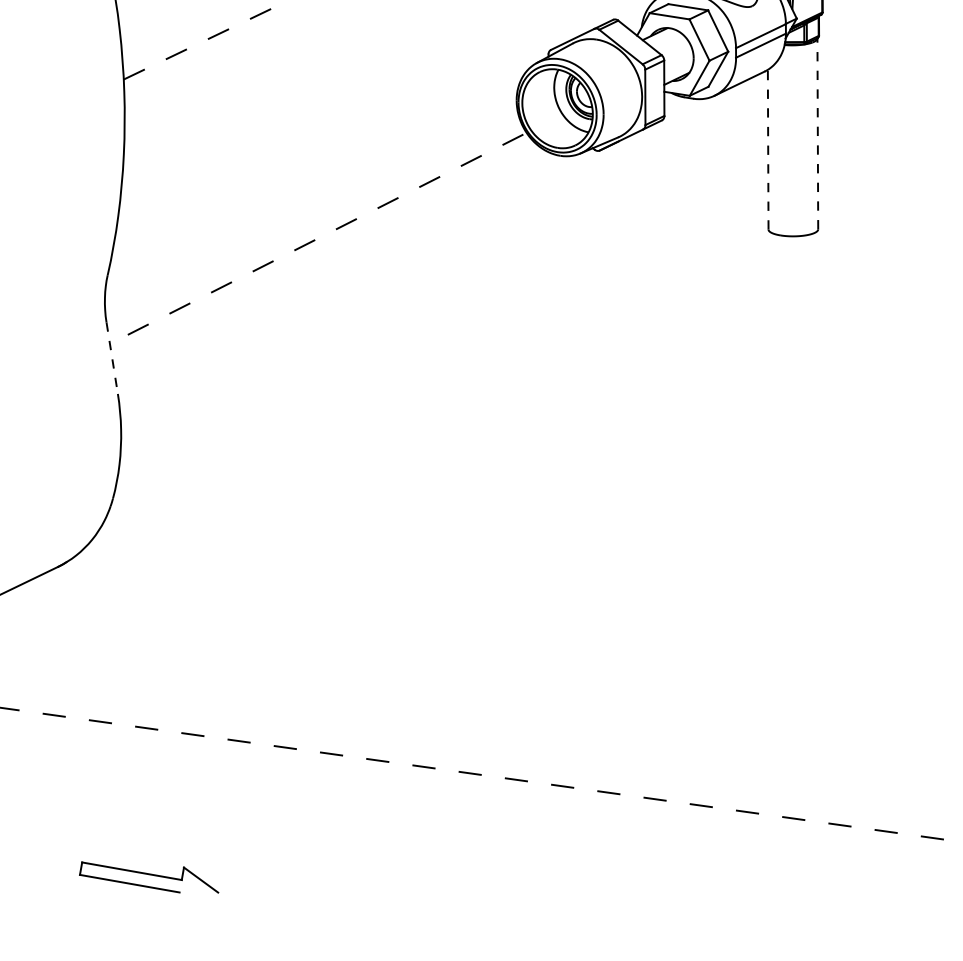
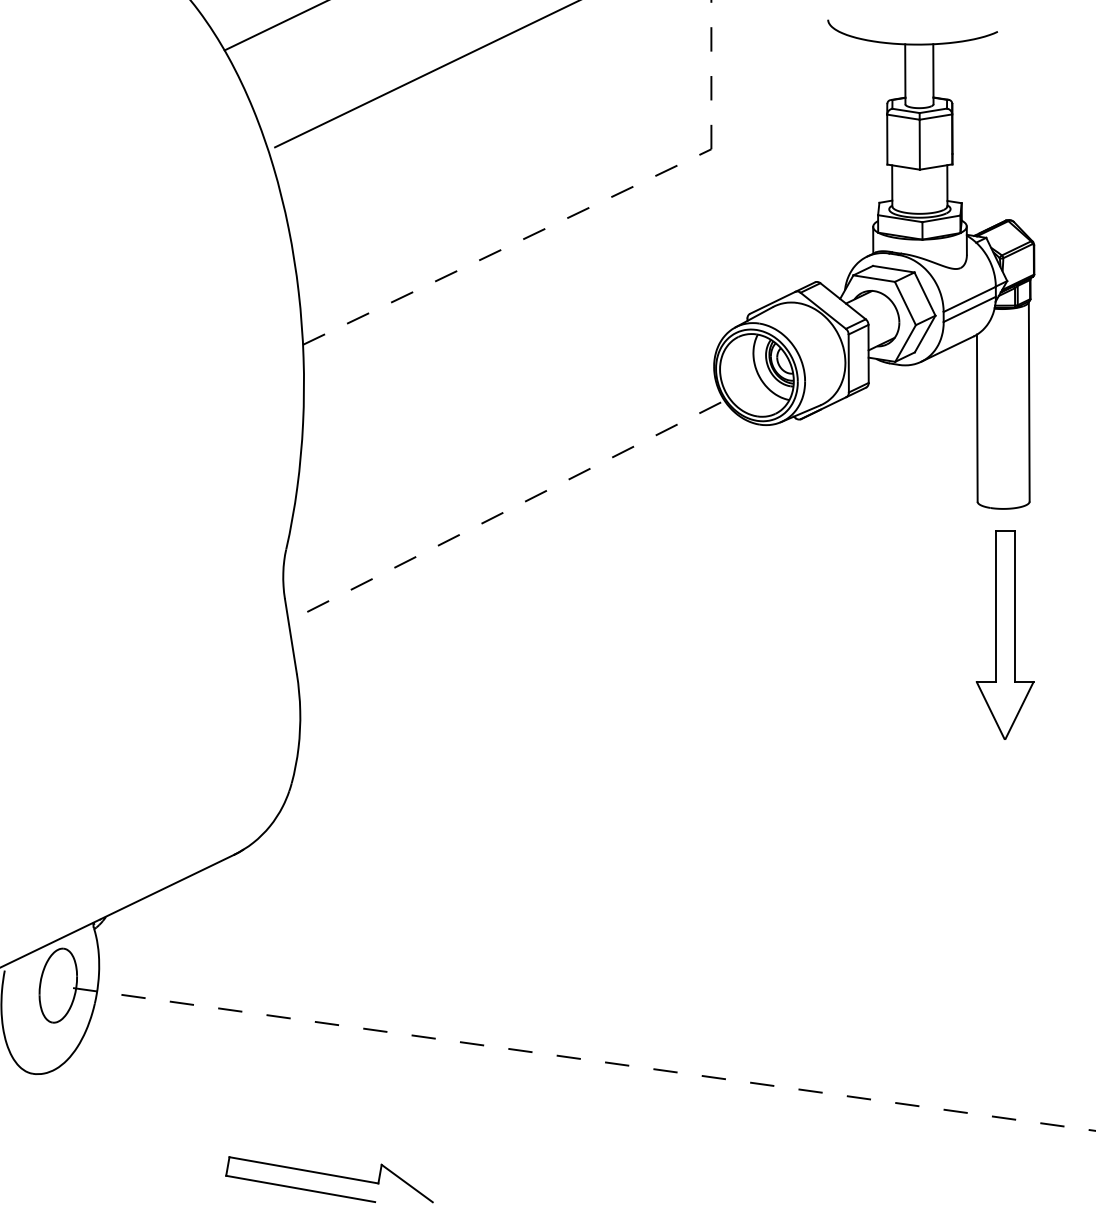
line: (818, 133) -> (1029, 401), dashed -> solid
line: (768, 149) -> (977, 418), dashed -> solid
part: (794, 356) -> (1004, 634), added
line: (111, 358) -> (290, 636), dashed -> solid
part: (149, 877) -> (329, 1179), size x1.43

